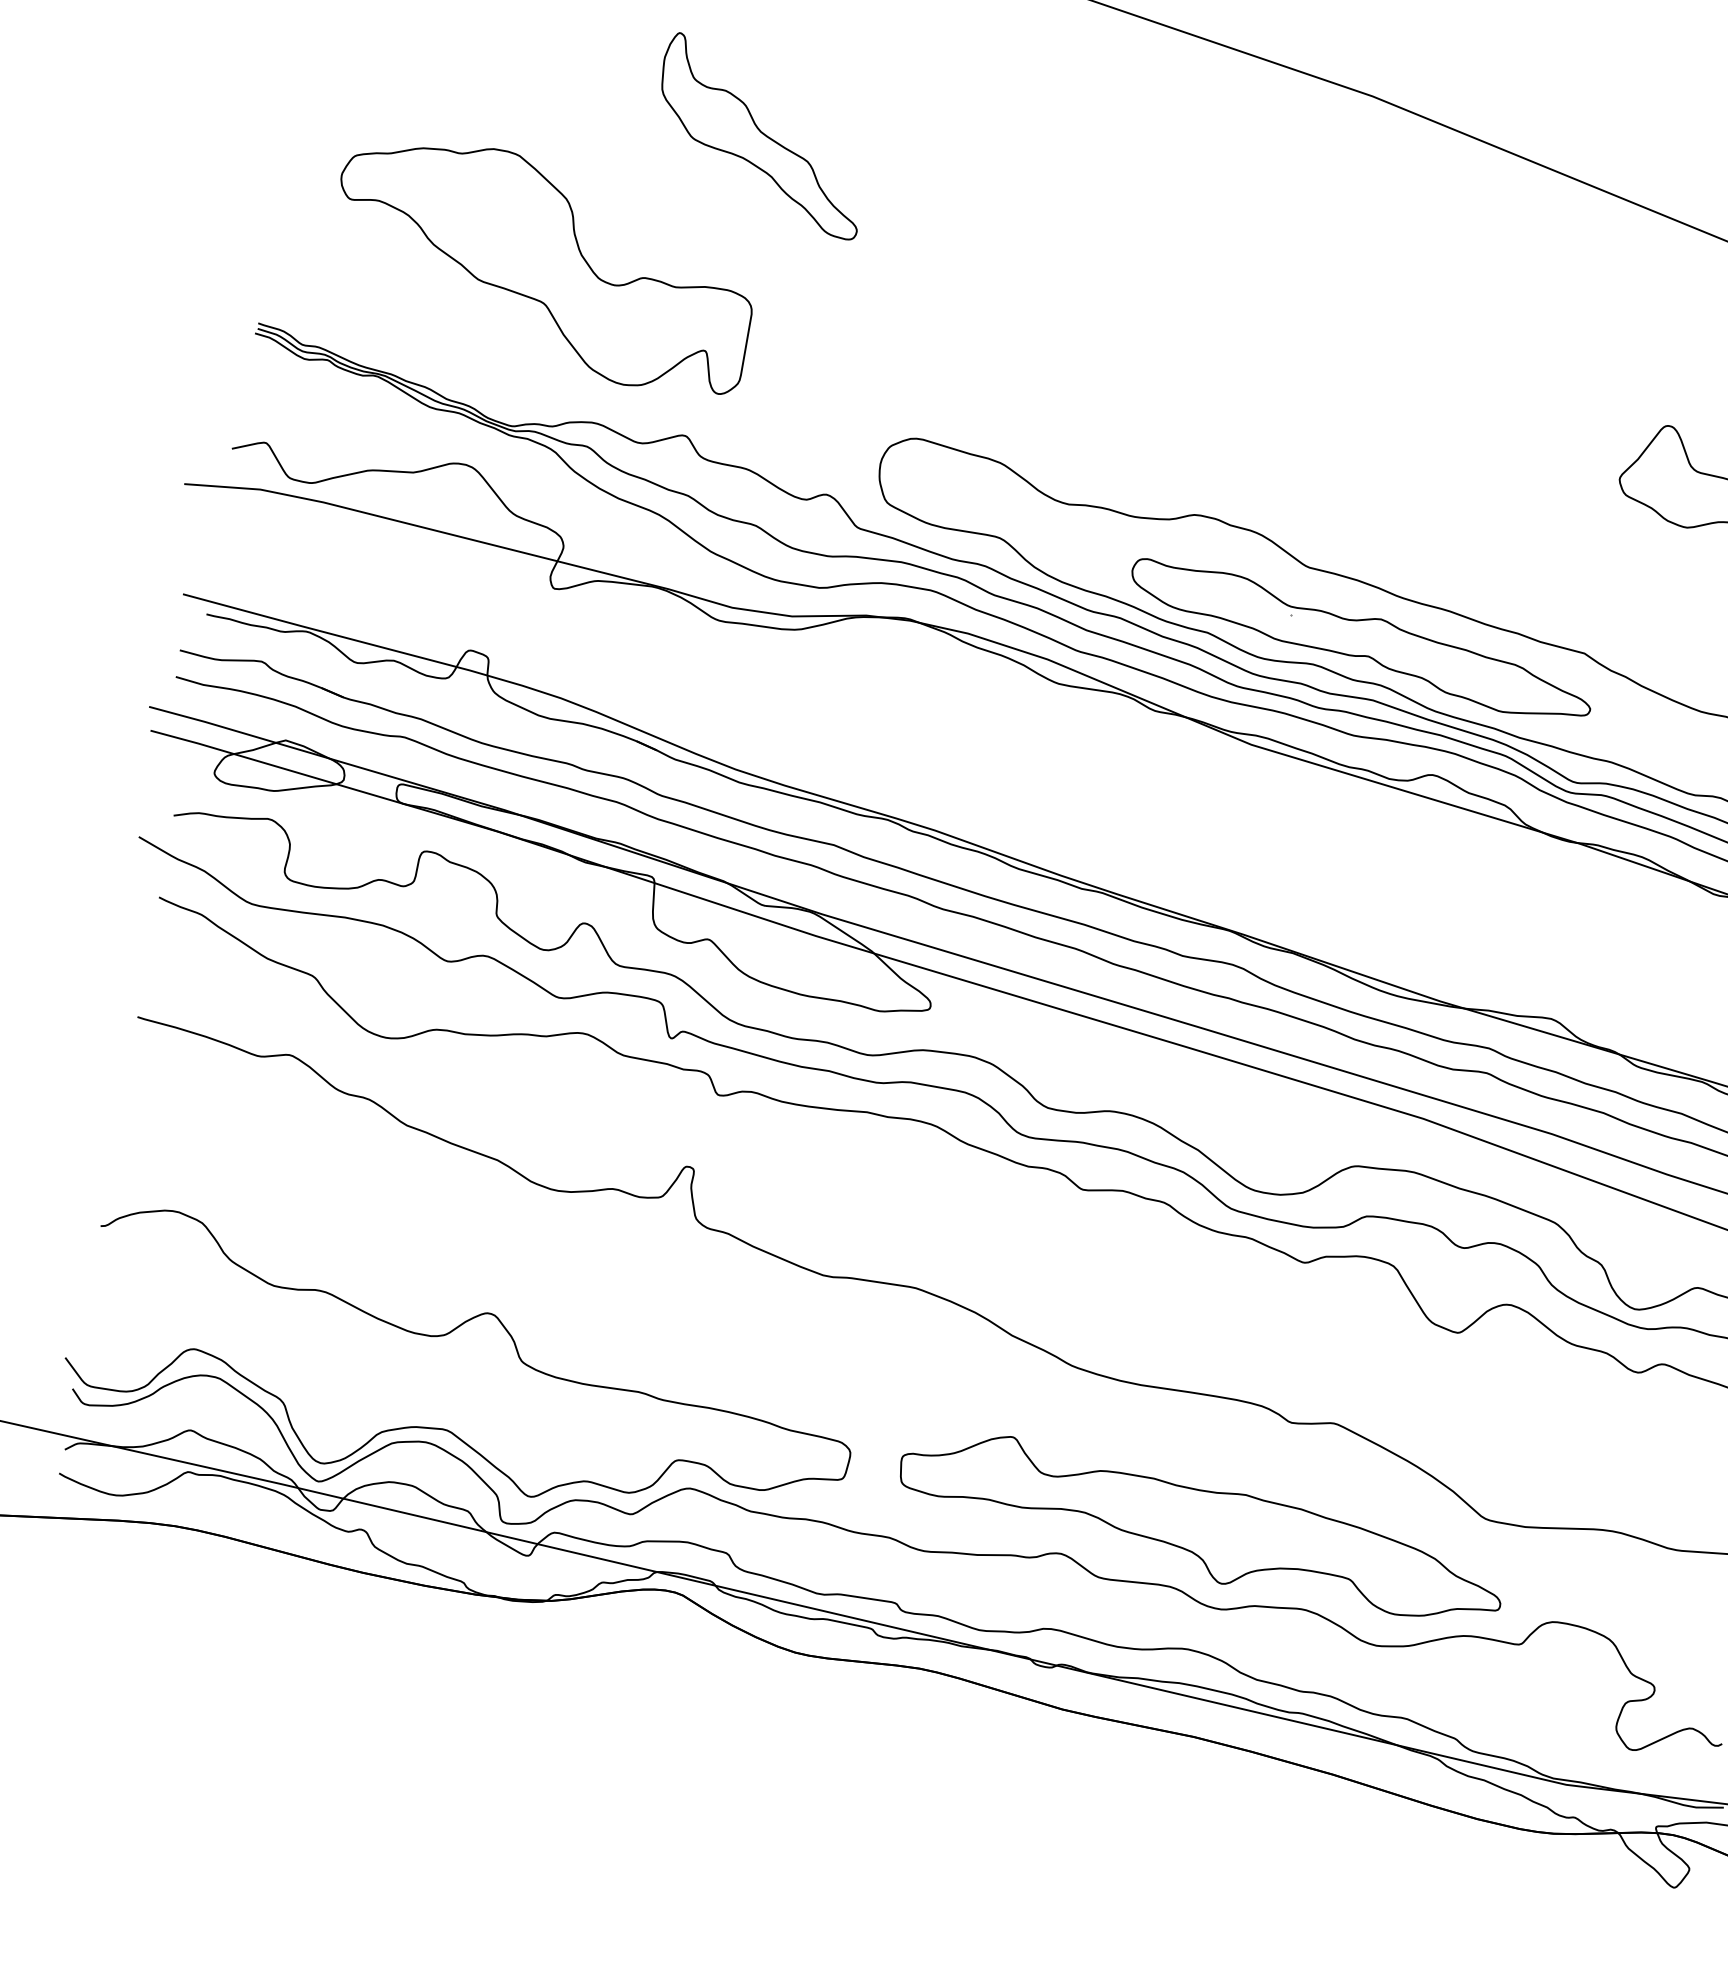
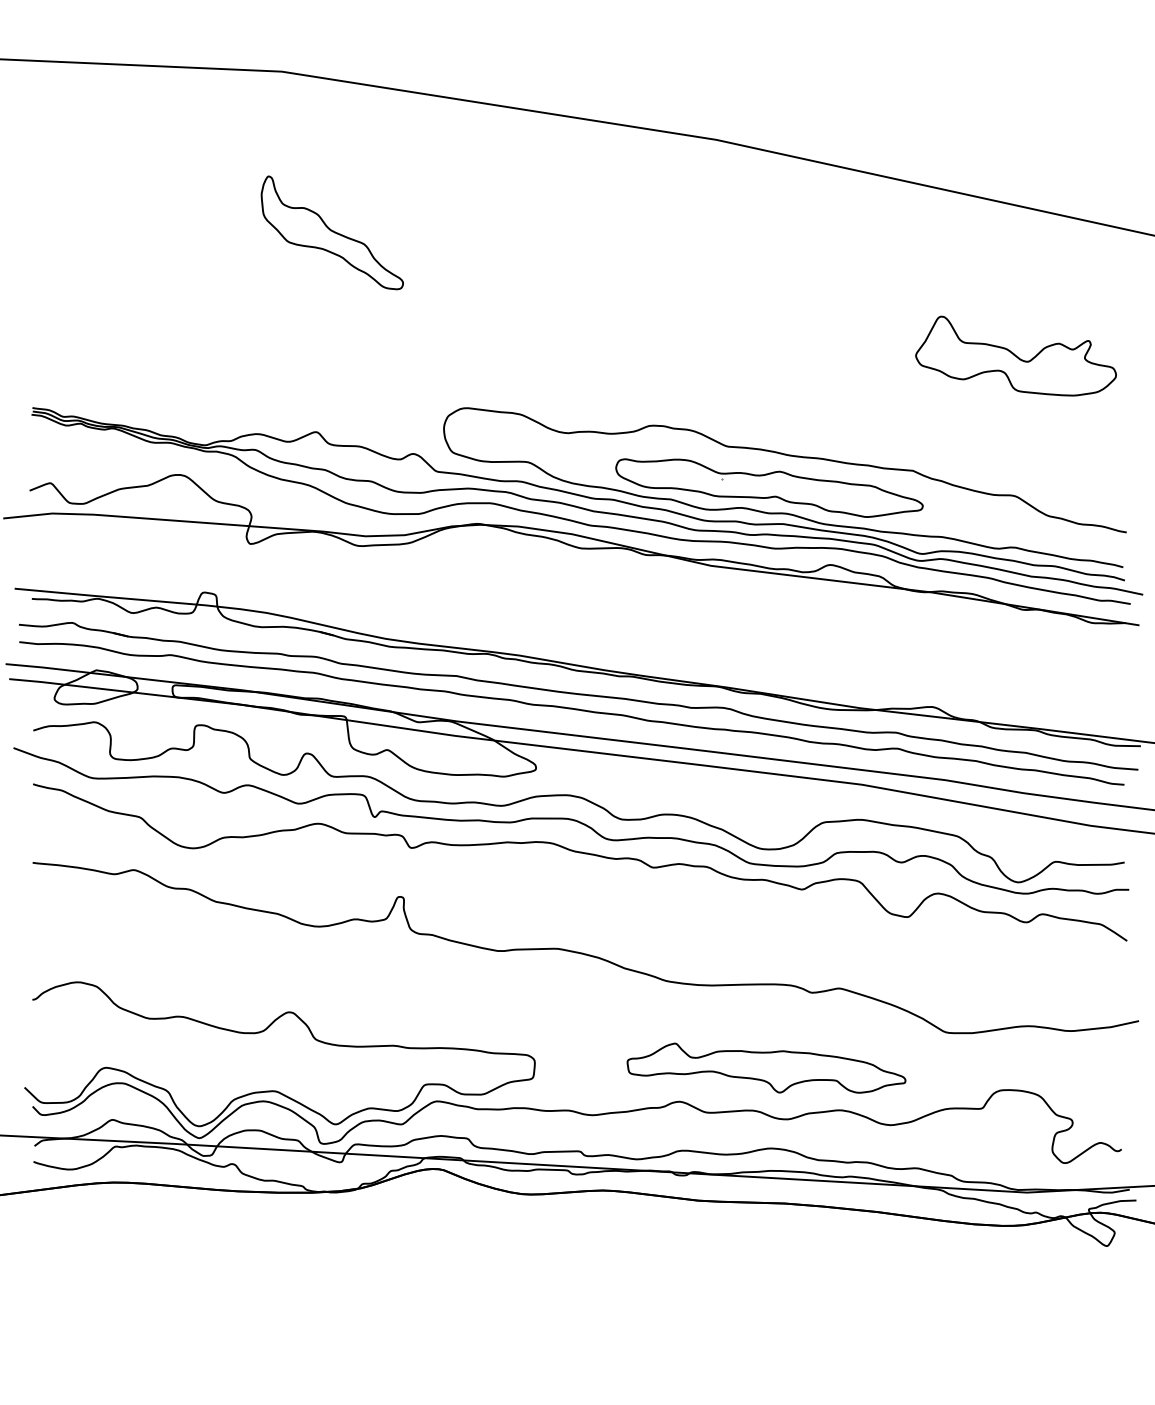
part: (543, 263) -> (207, 338), removed
part: (1201, 1526) -> (766, 1068), size x0.7

